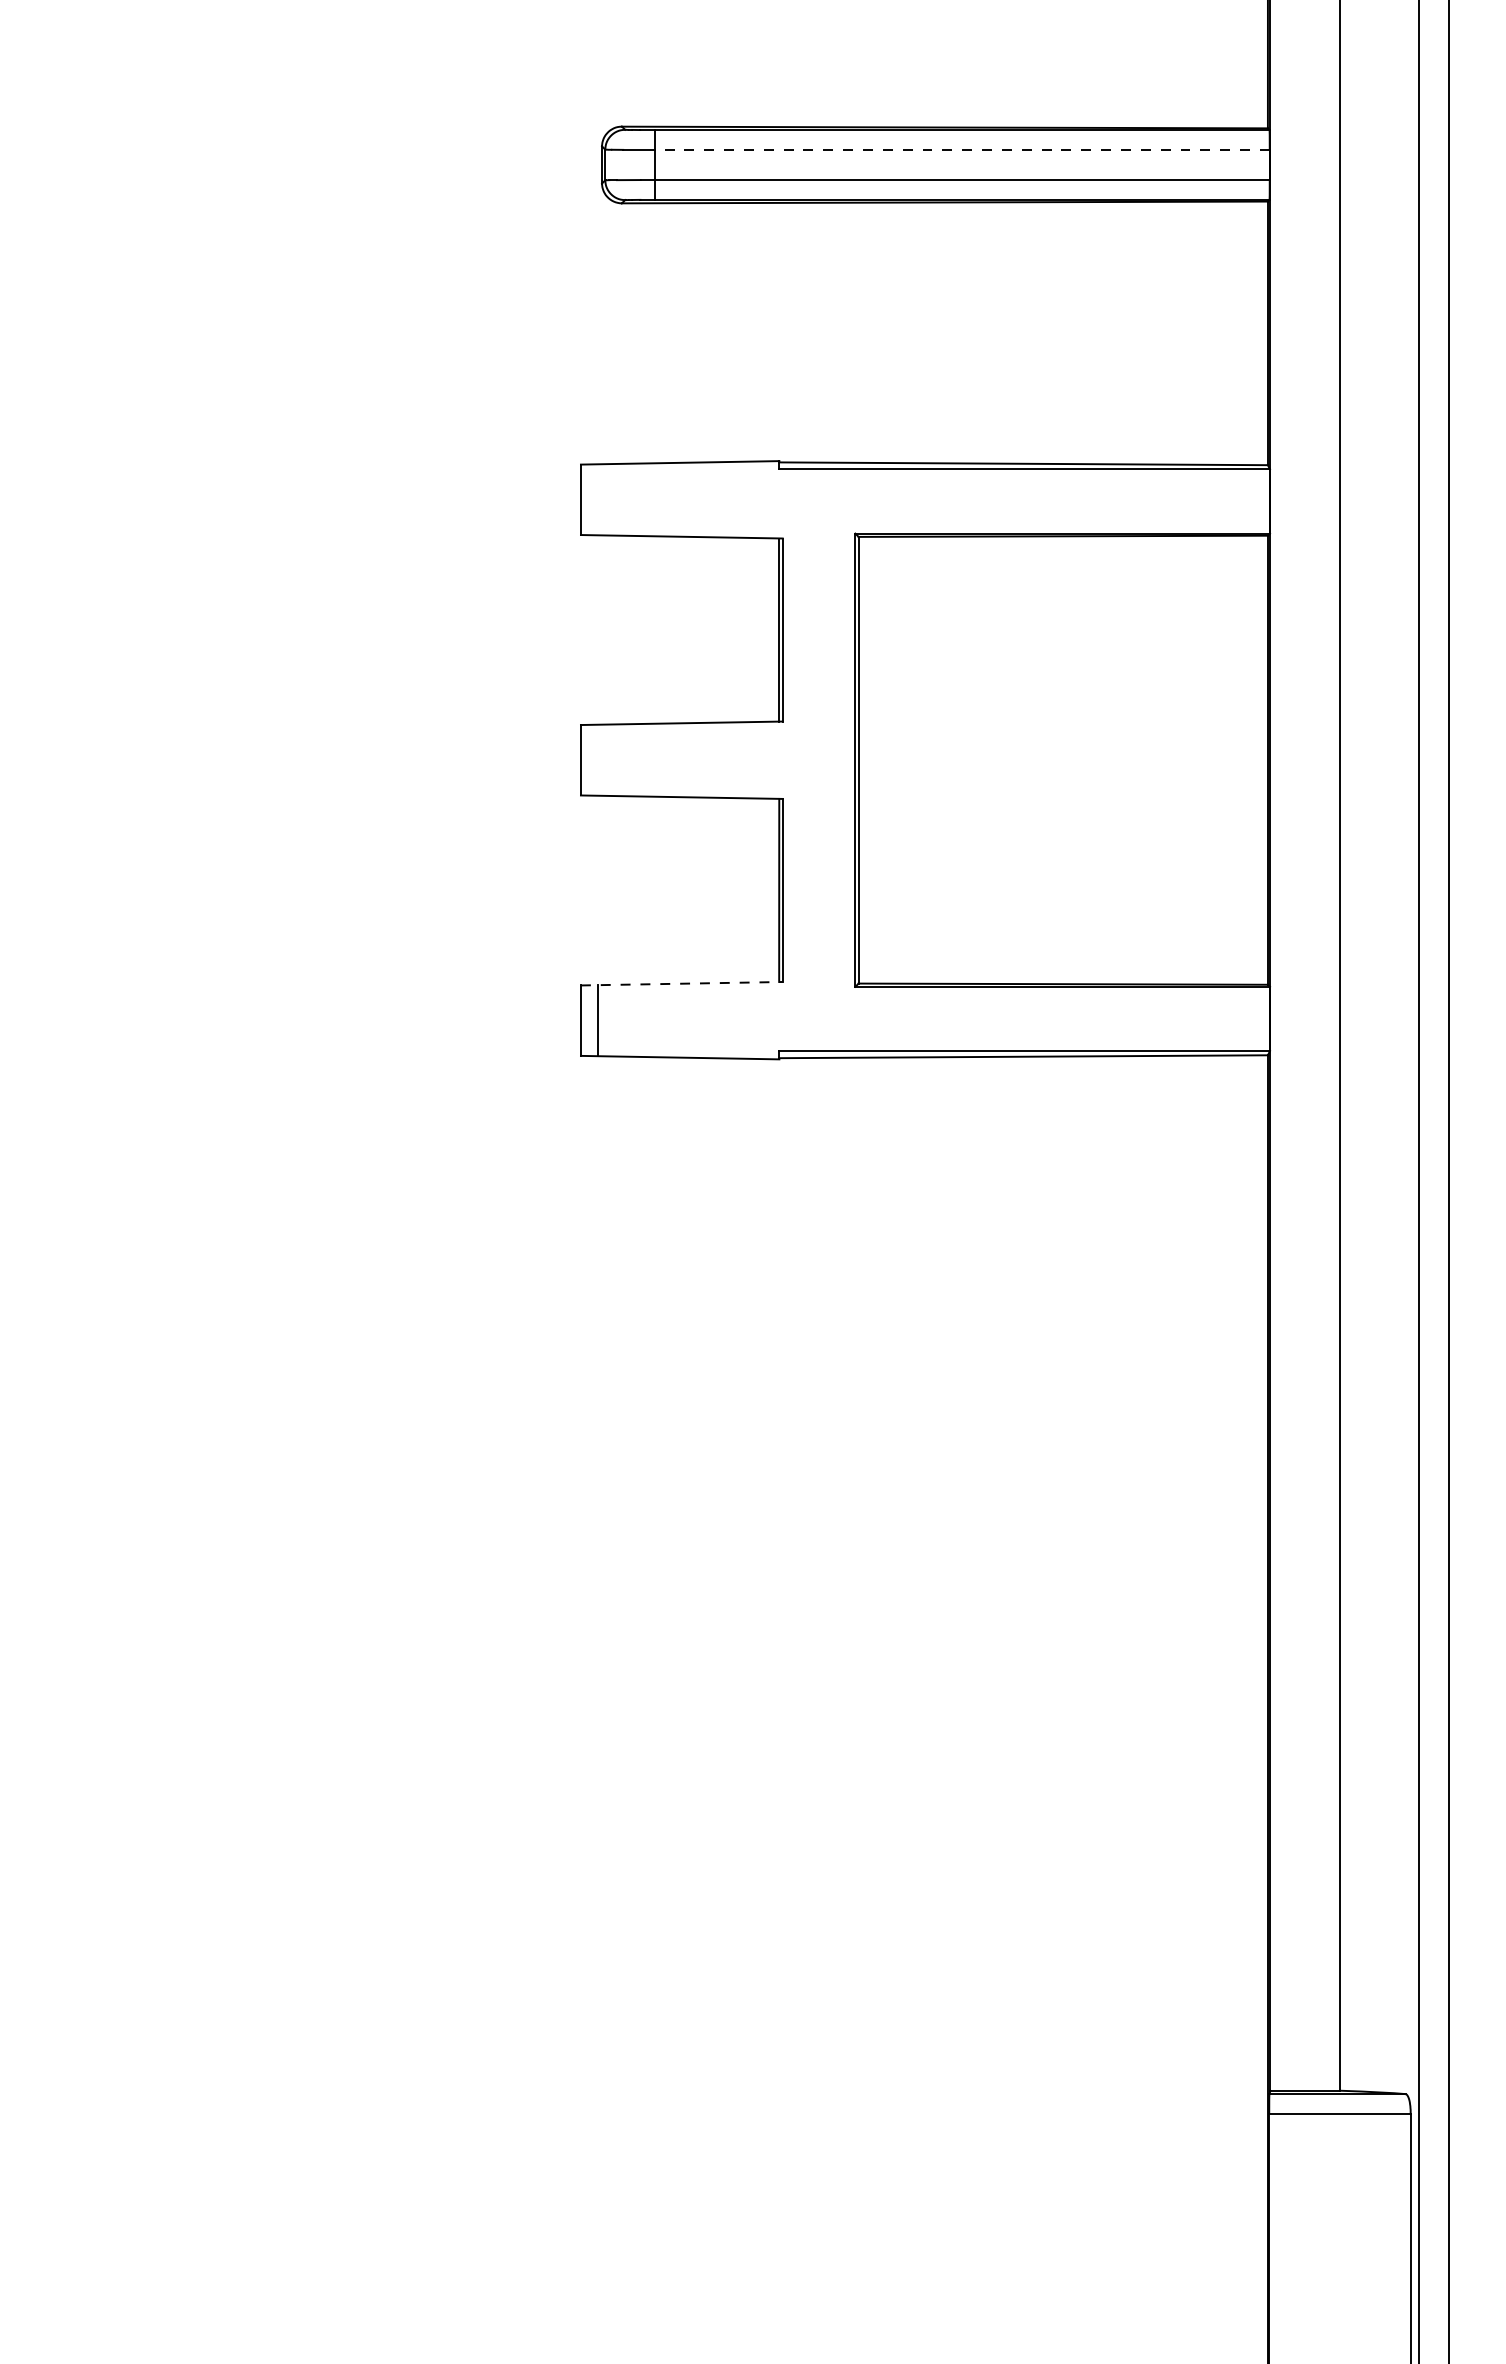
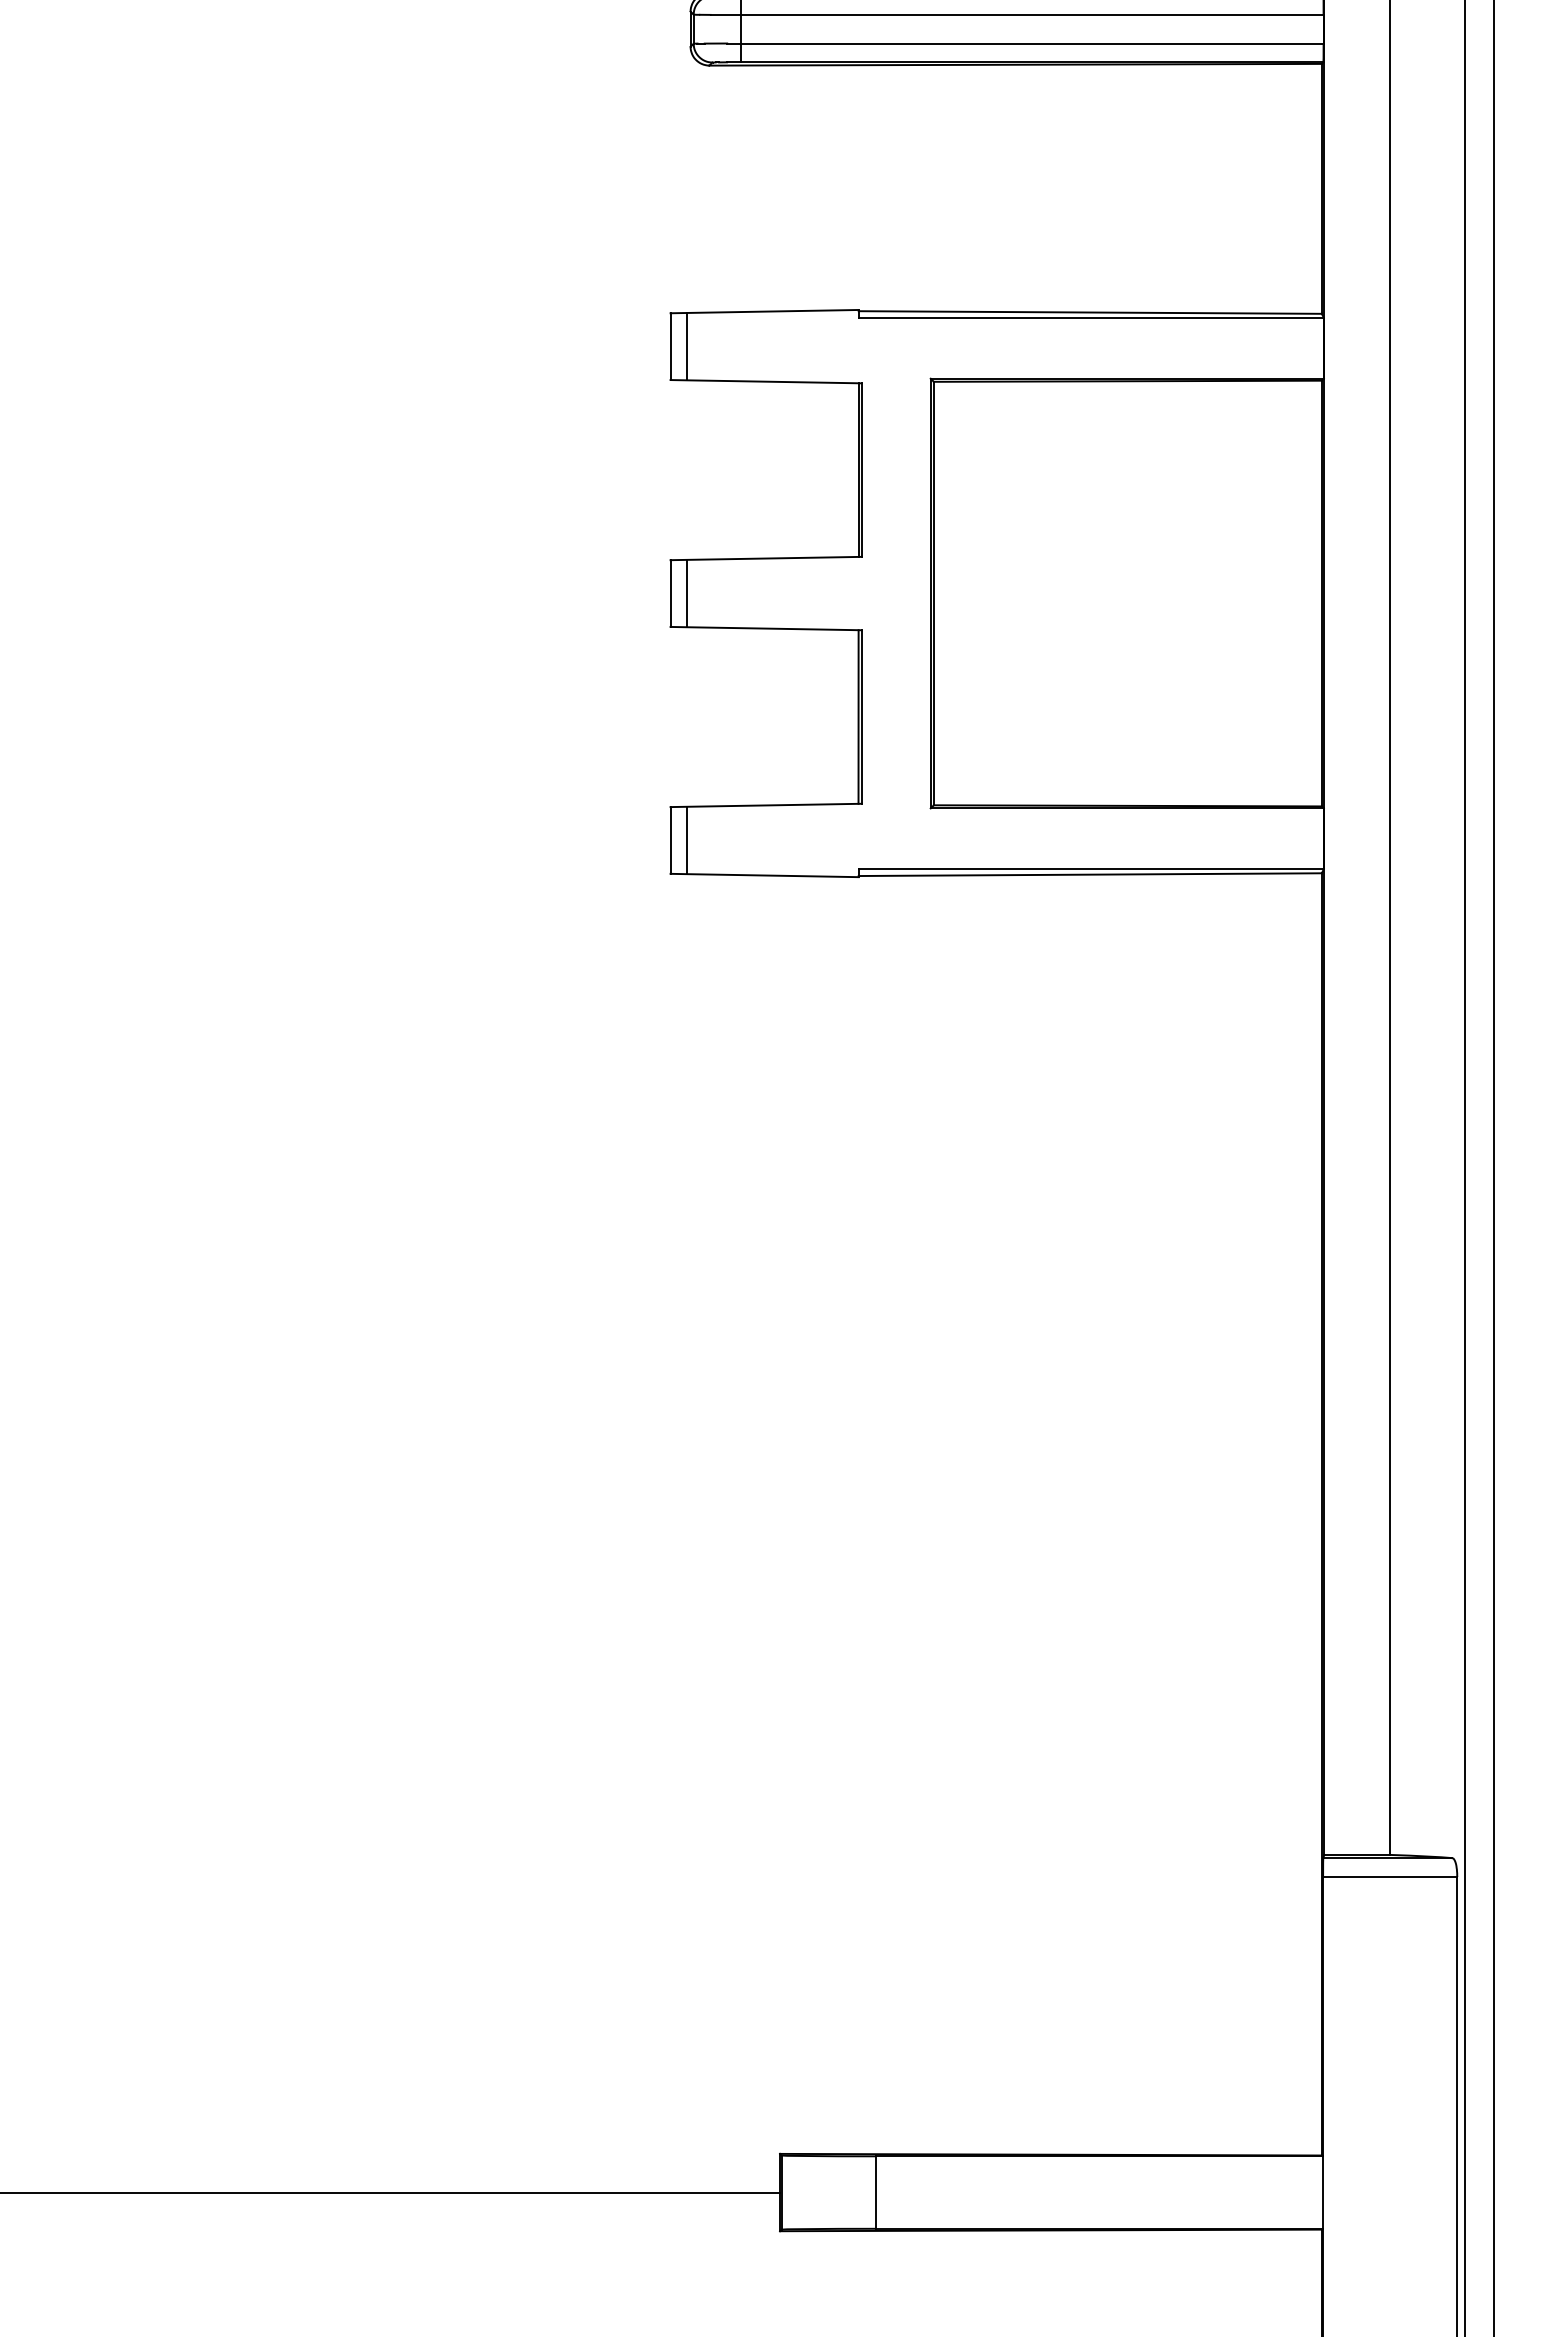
line: (961, 149) -> (1031, 14), dashed -> solid
line: (597, 499) -> (686, 346), added
line: (597, 760) -> (686, 593), added
line: (682, 983) -> (766, 805), dashed -> solid

